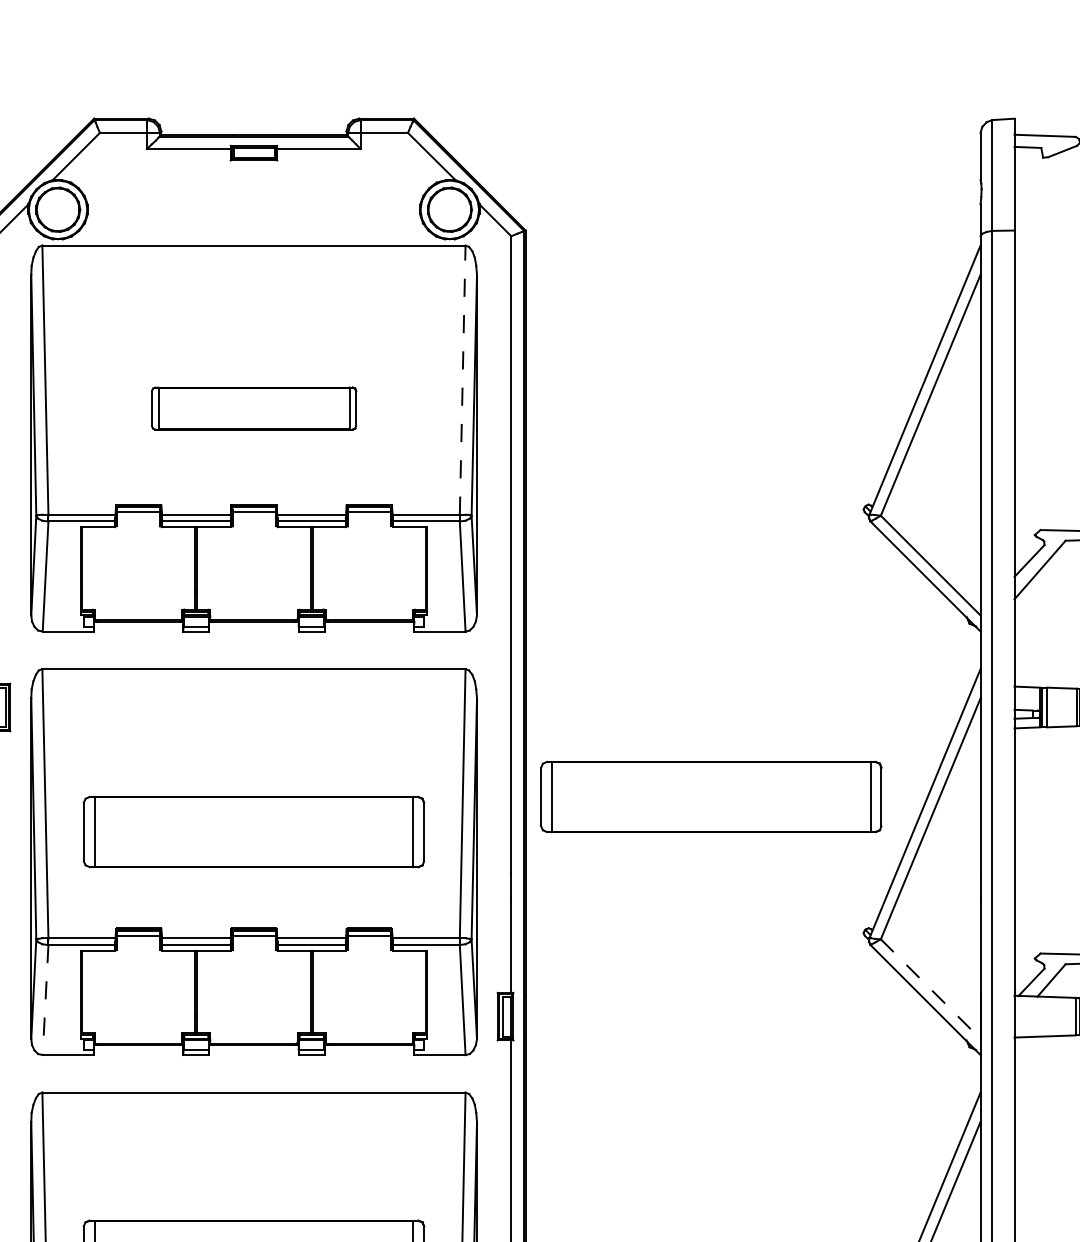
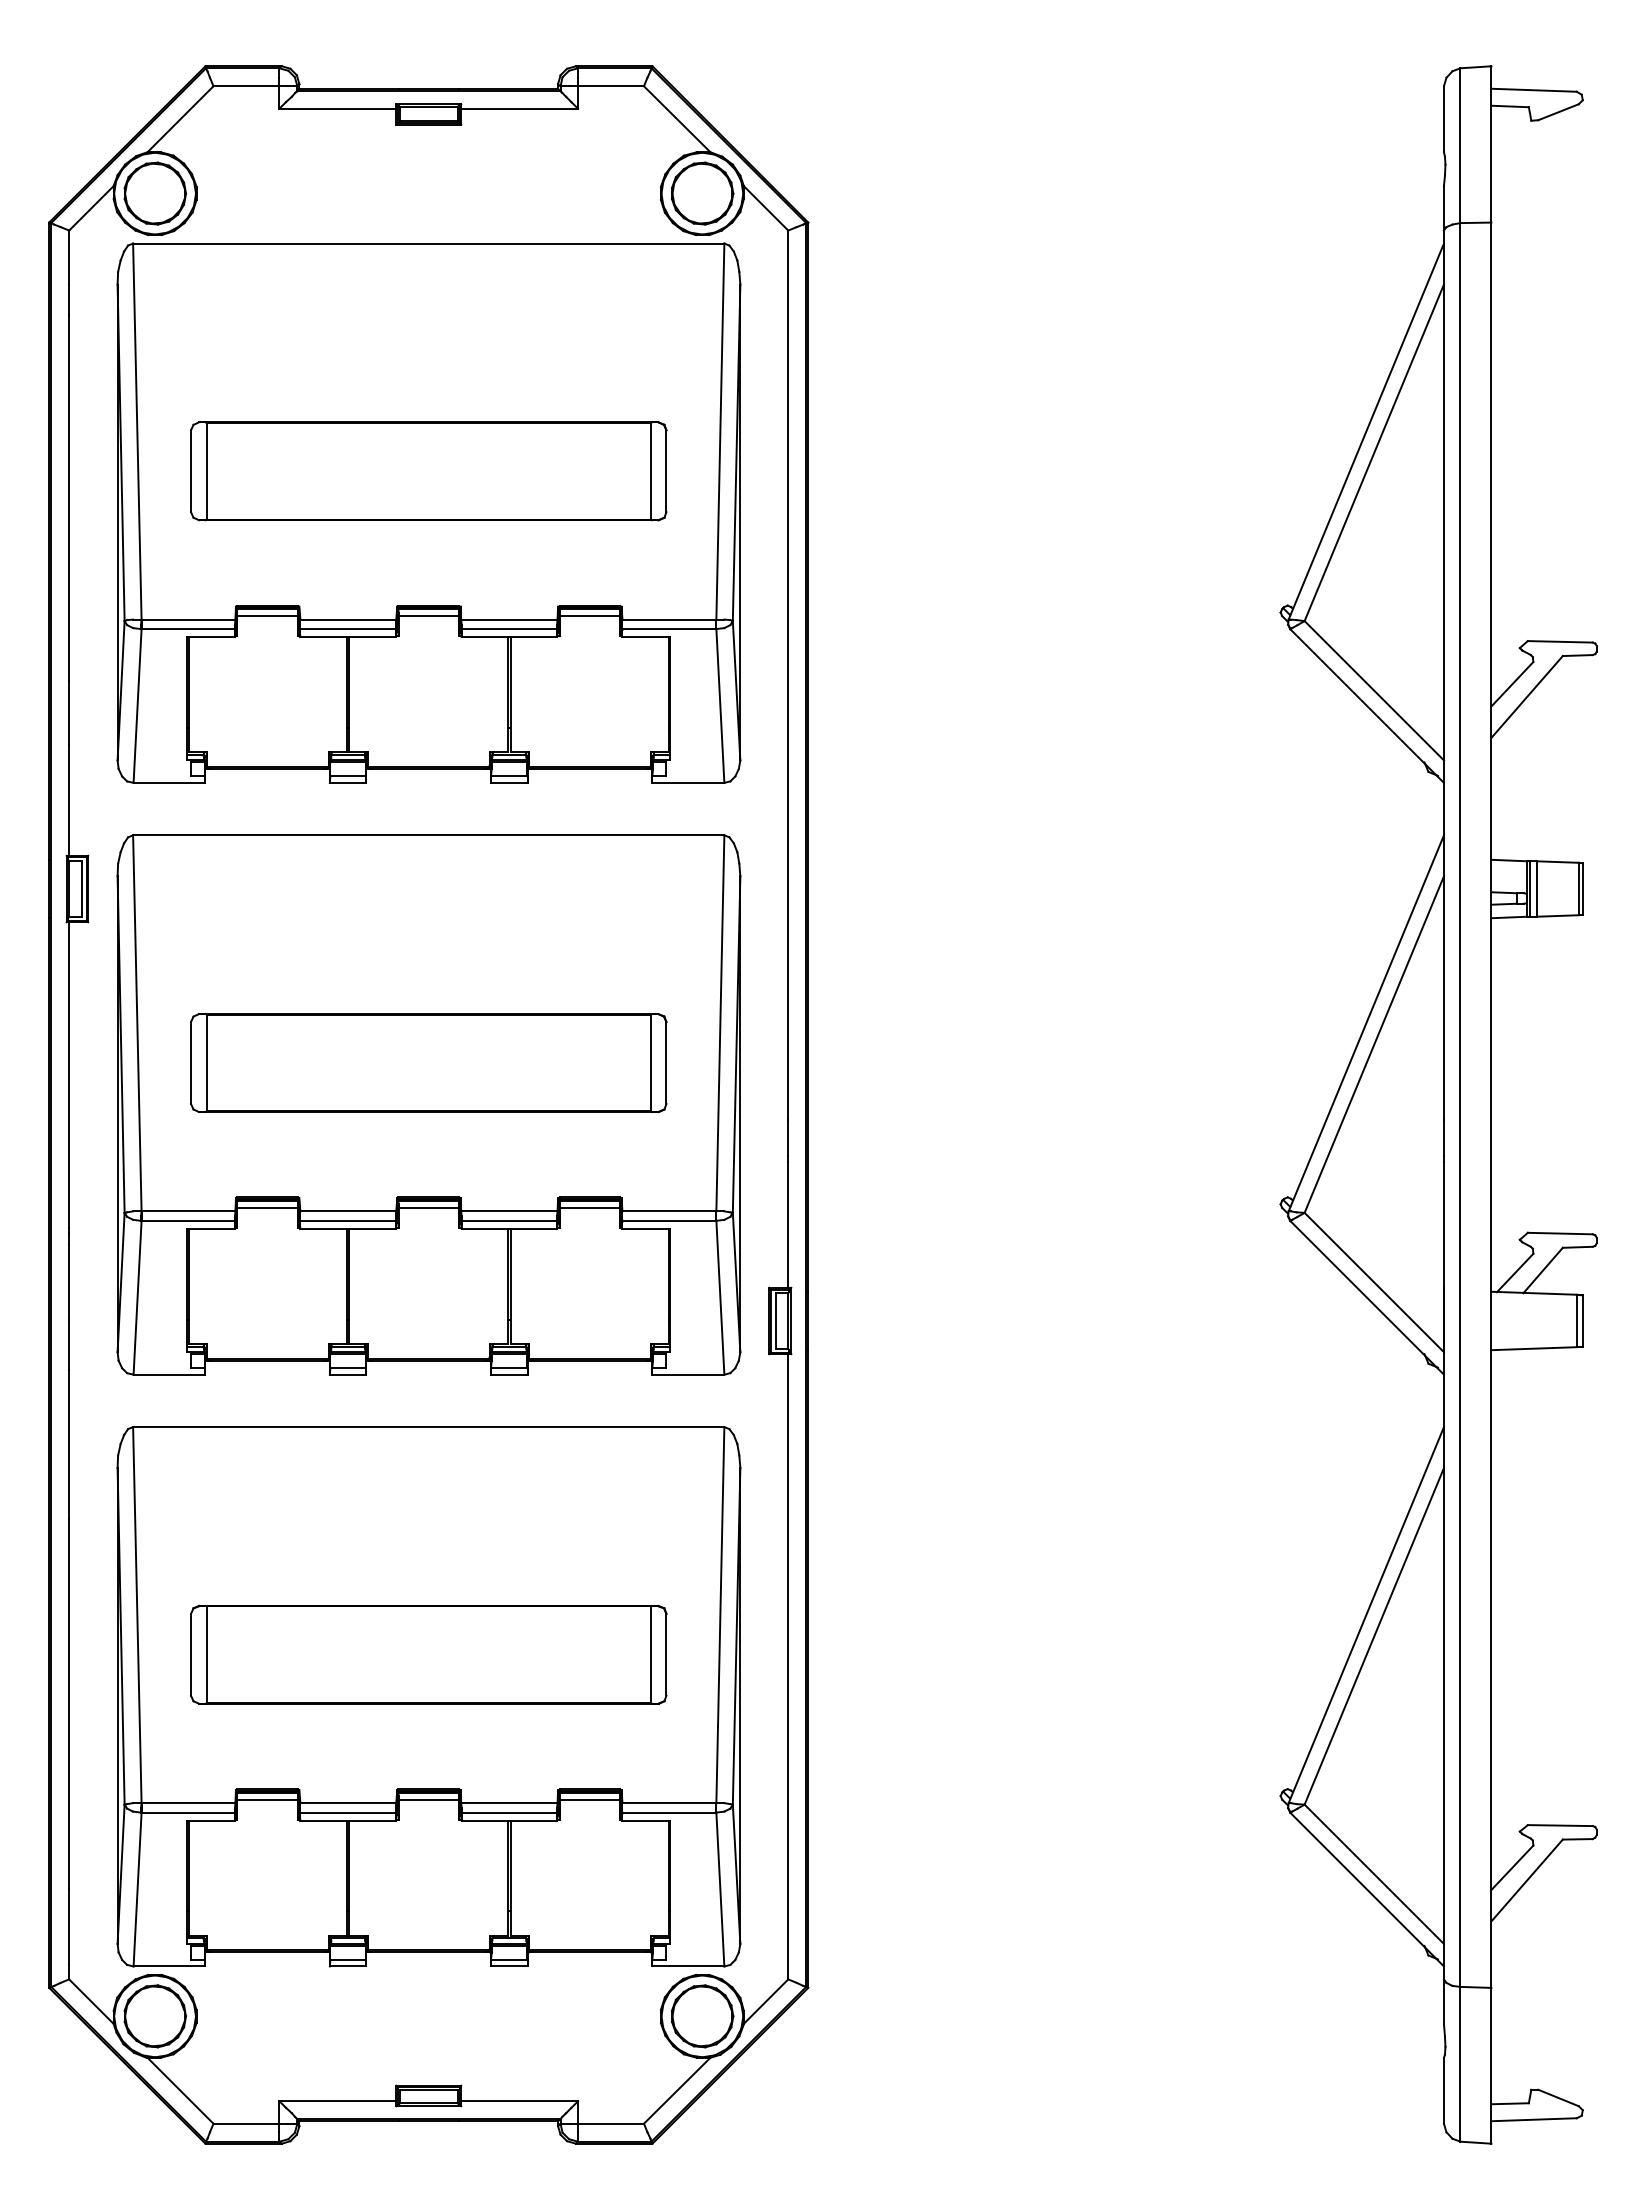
line: (462, 380) -> (720, 431), dashed -> solid
part: (253, 408) -> (428, 471), size x1.67
part: (711, 797) -> (1067, 1014), removed
line: (930, 989) -> (1374, 1282), dashed -> solid
line: (45, 1000) -> (137, 1298), dashed -> solid

